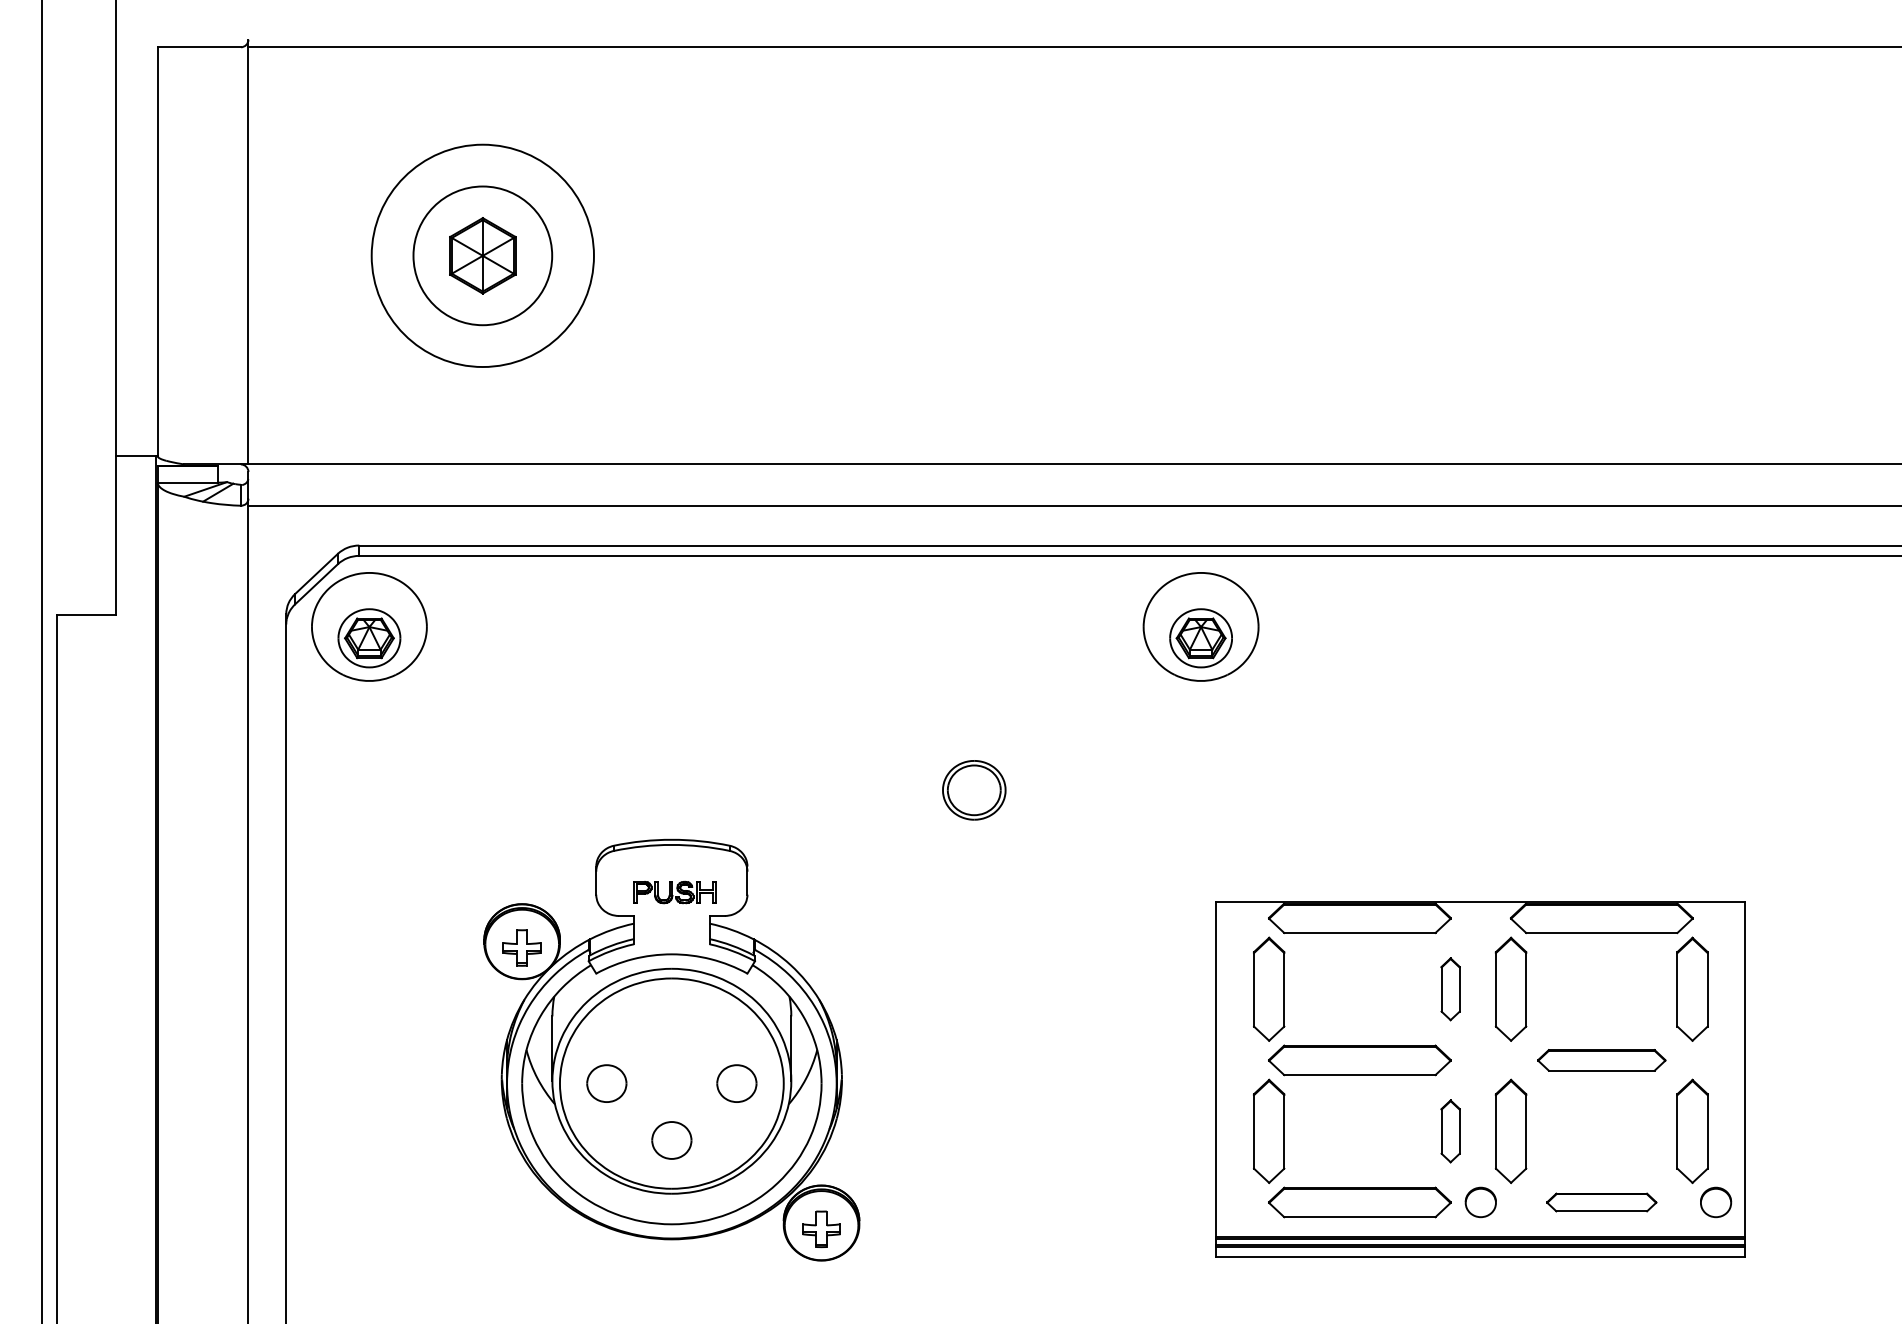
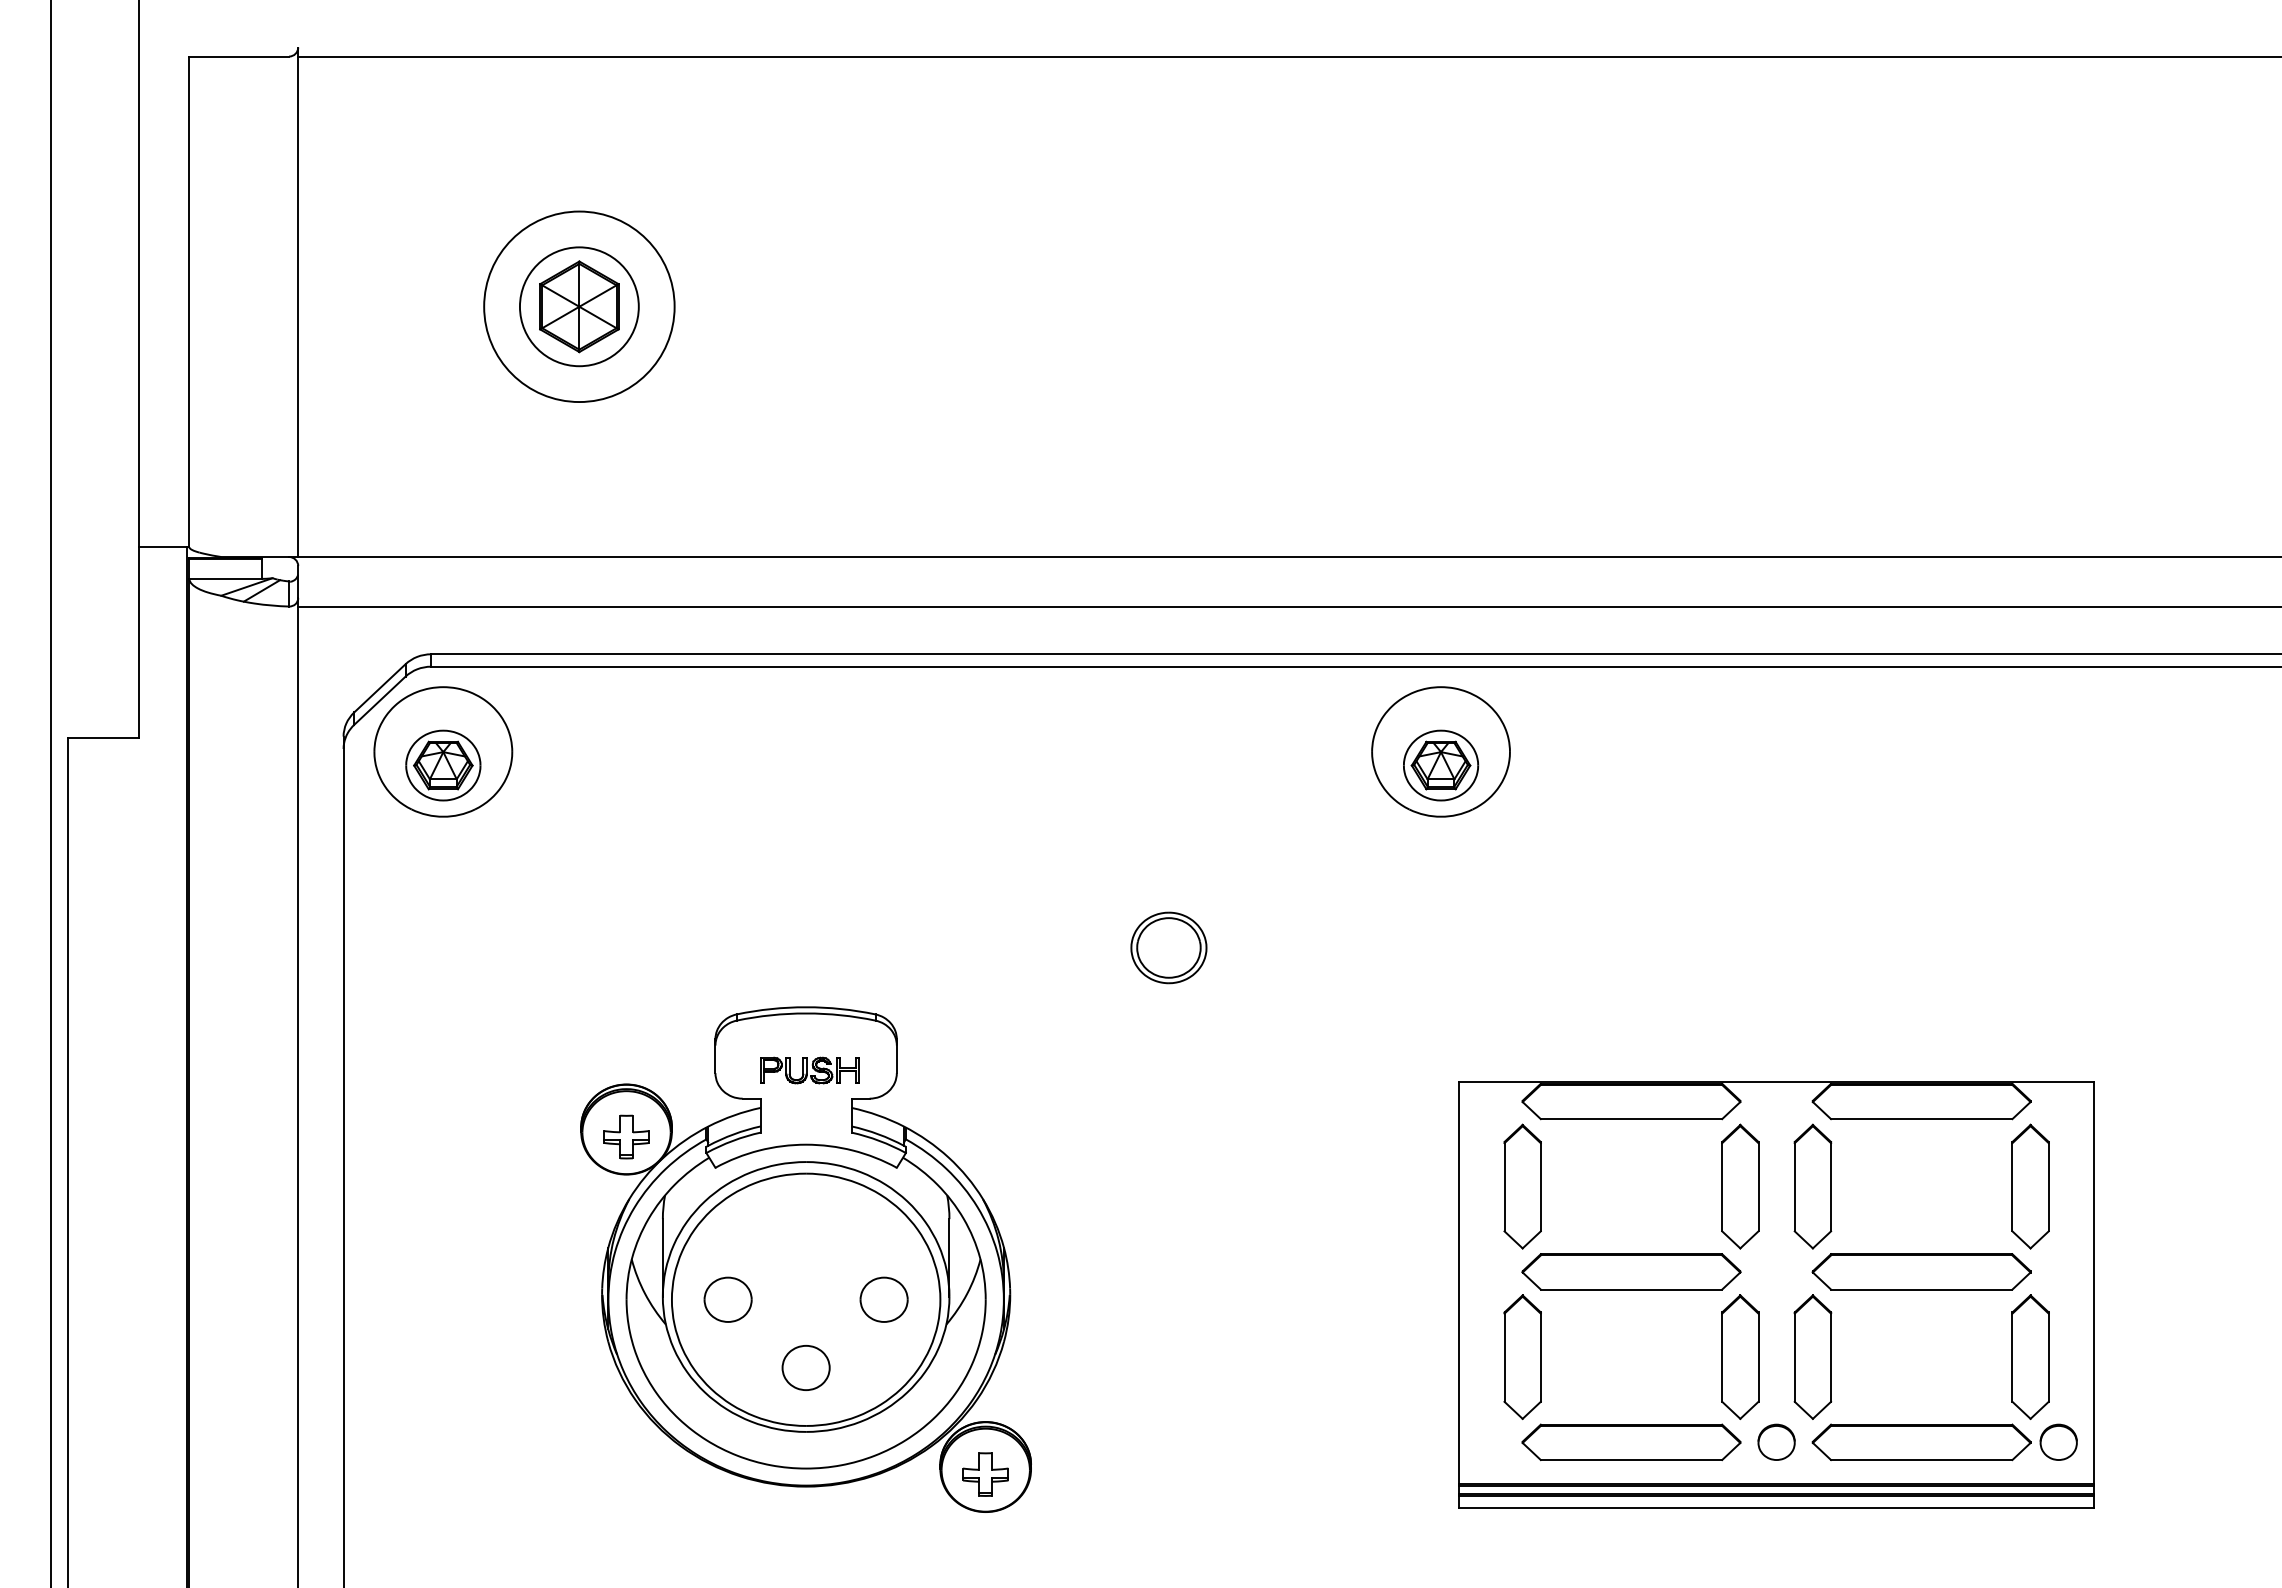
circle: (482, 255) -> (578, 306), size x0.71
circle: (482, 255) -> (579, 306), size x0.71
part: (1450, 989) -> (1740, 1186), size x1.67
part: (1601, 1060) -> (1921, 1271), size x1.43
part: (1450, 1130) -> (1740, 1356), size x1.67
part: (1601, 1202) -> (1921, 1442), size x1.67

